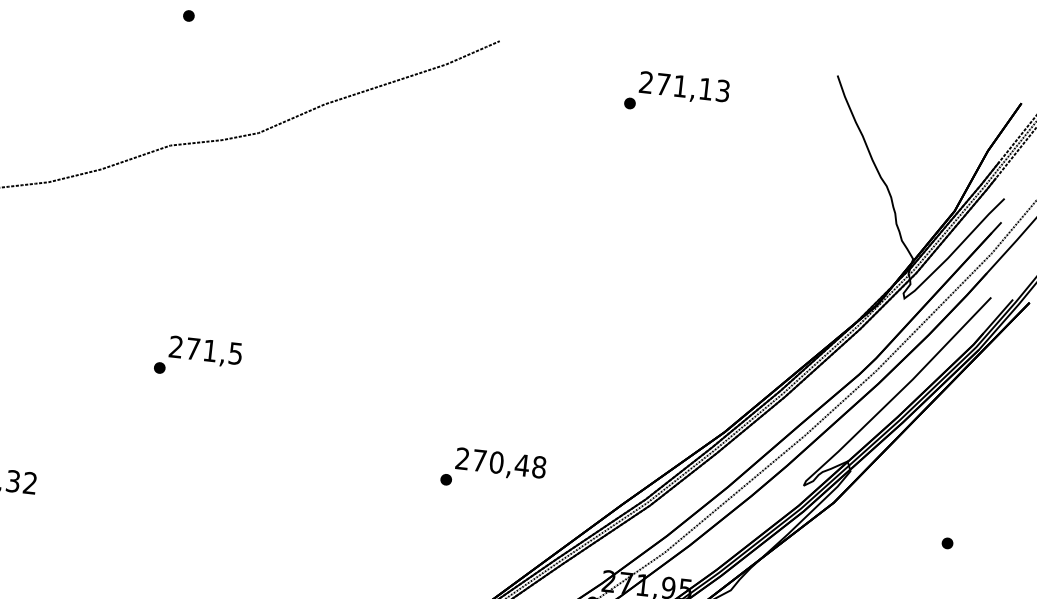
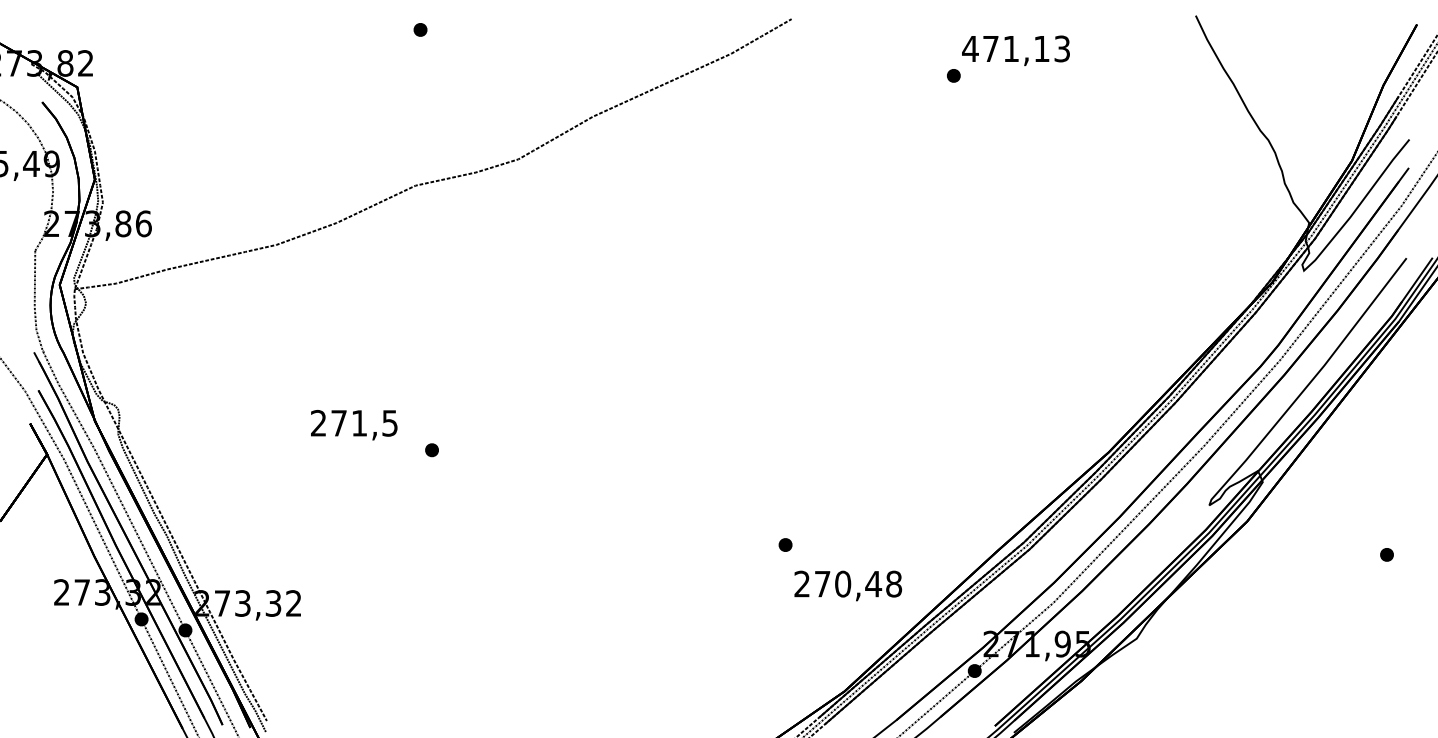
text: (646, 82) -> (970, 48), 271,13 -> 471,13
text: (205, 352) -> (354, 425), moved
text: (501, 464) -> (848, 585), moved

